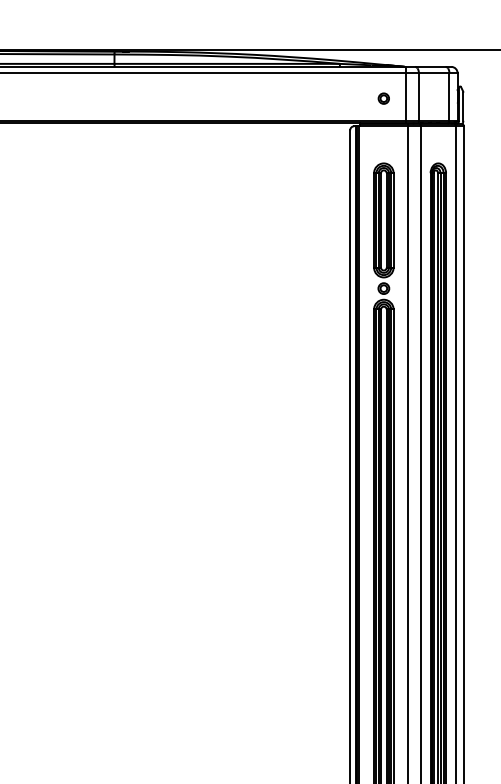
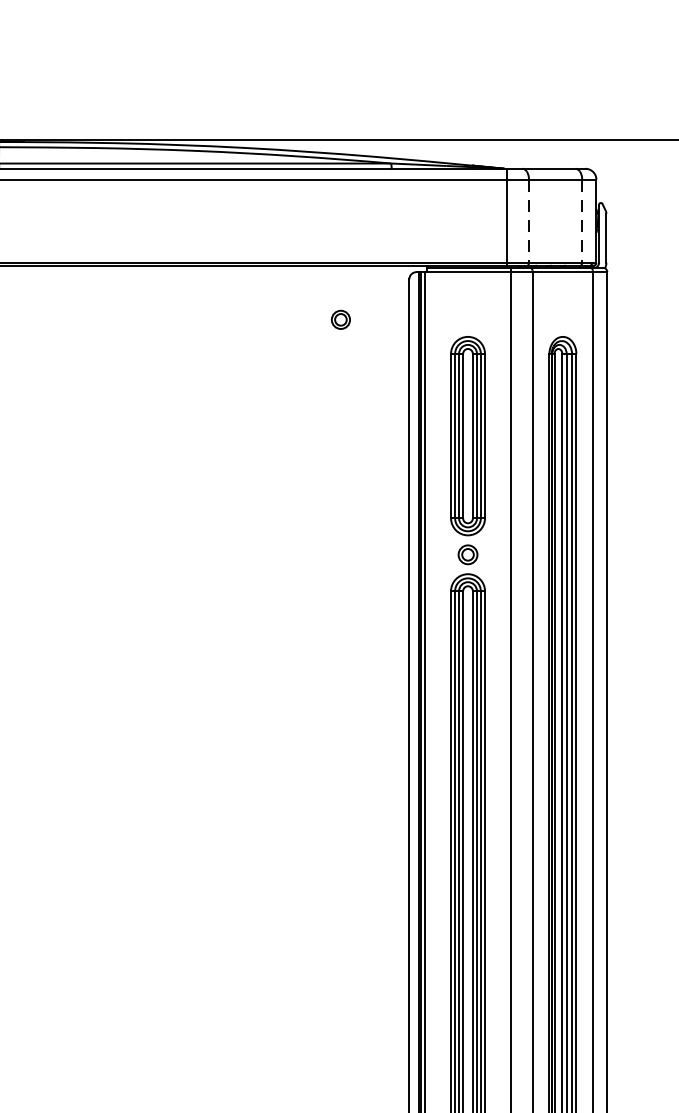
line: (418, 97) -> (528, 222), solid -> dashed
line: (449, 97) -> (582, 222), solid -> dashed
part: (383, 98) -> (340, 319), moved

